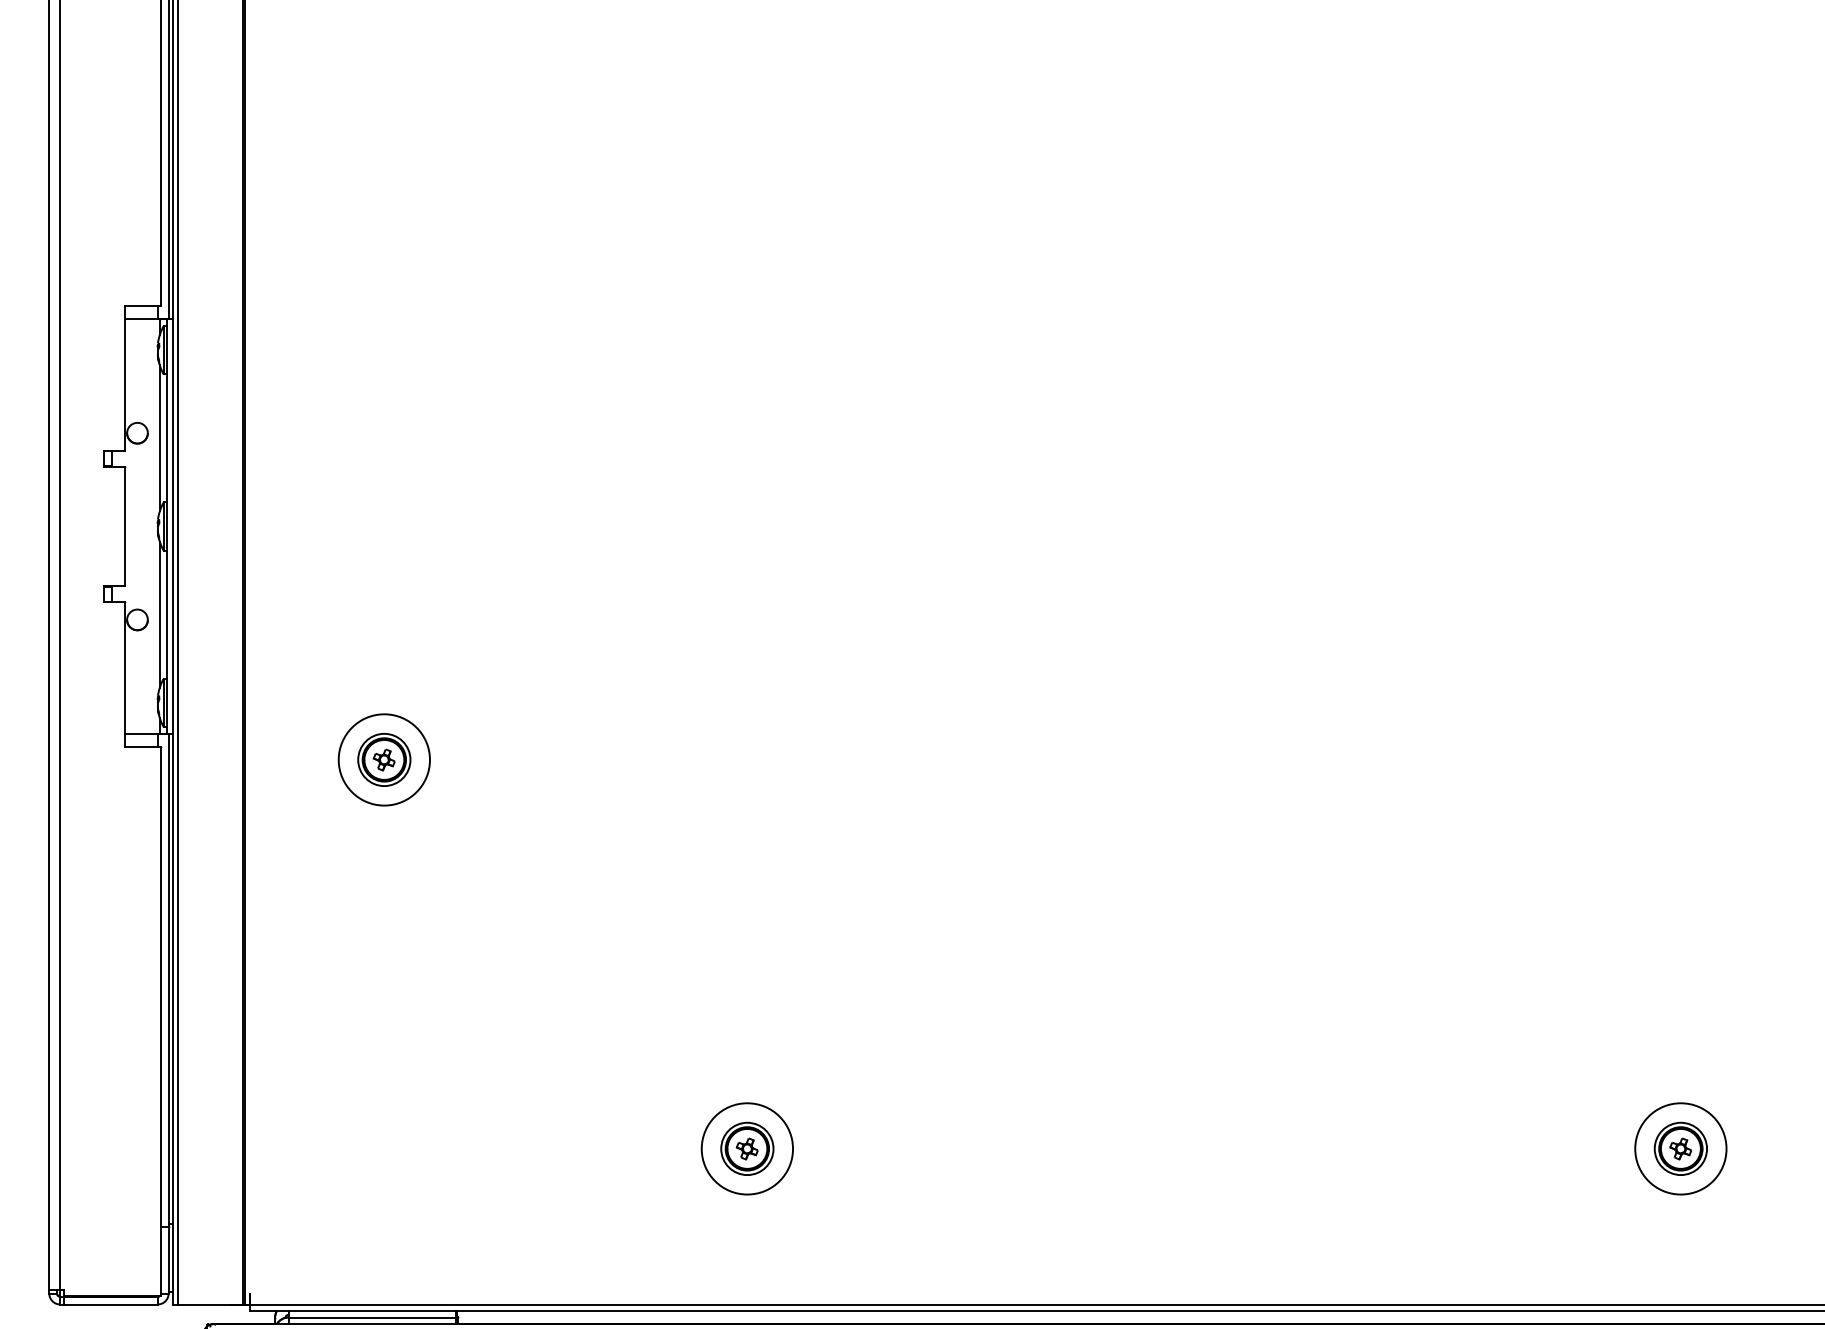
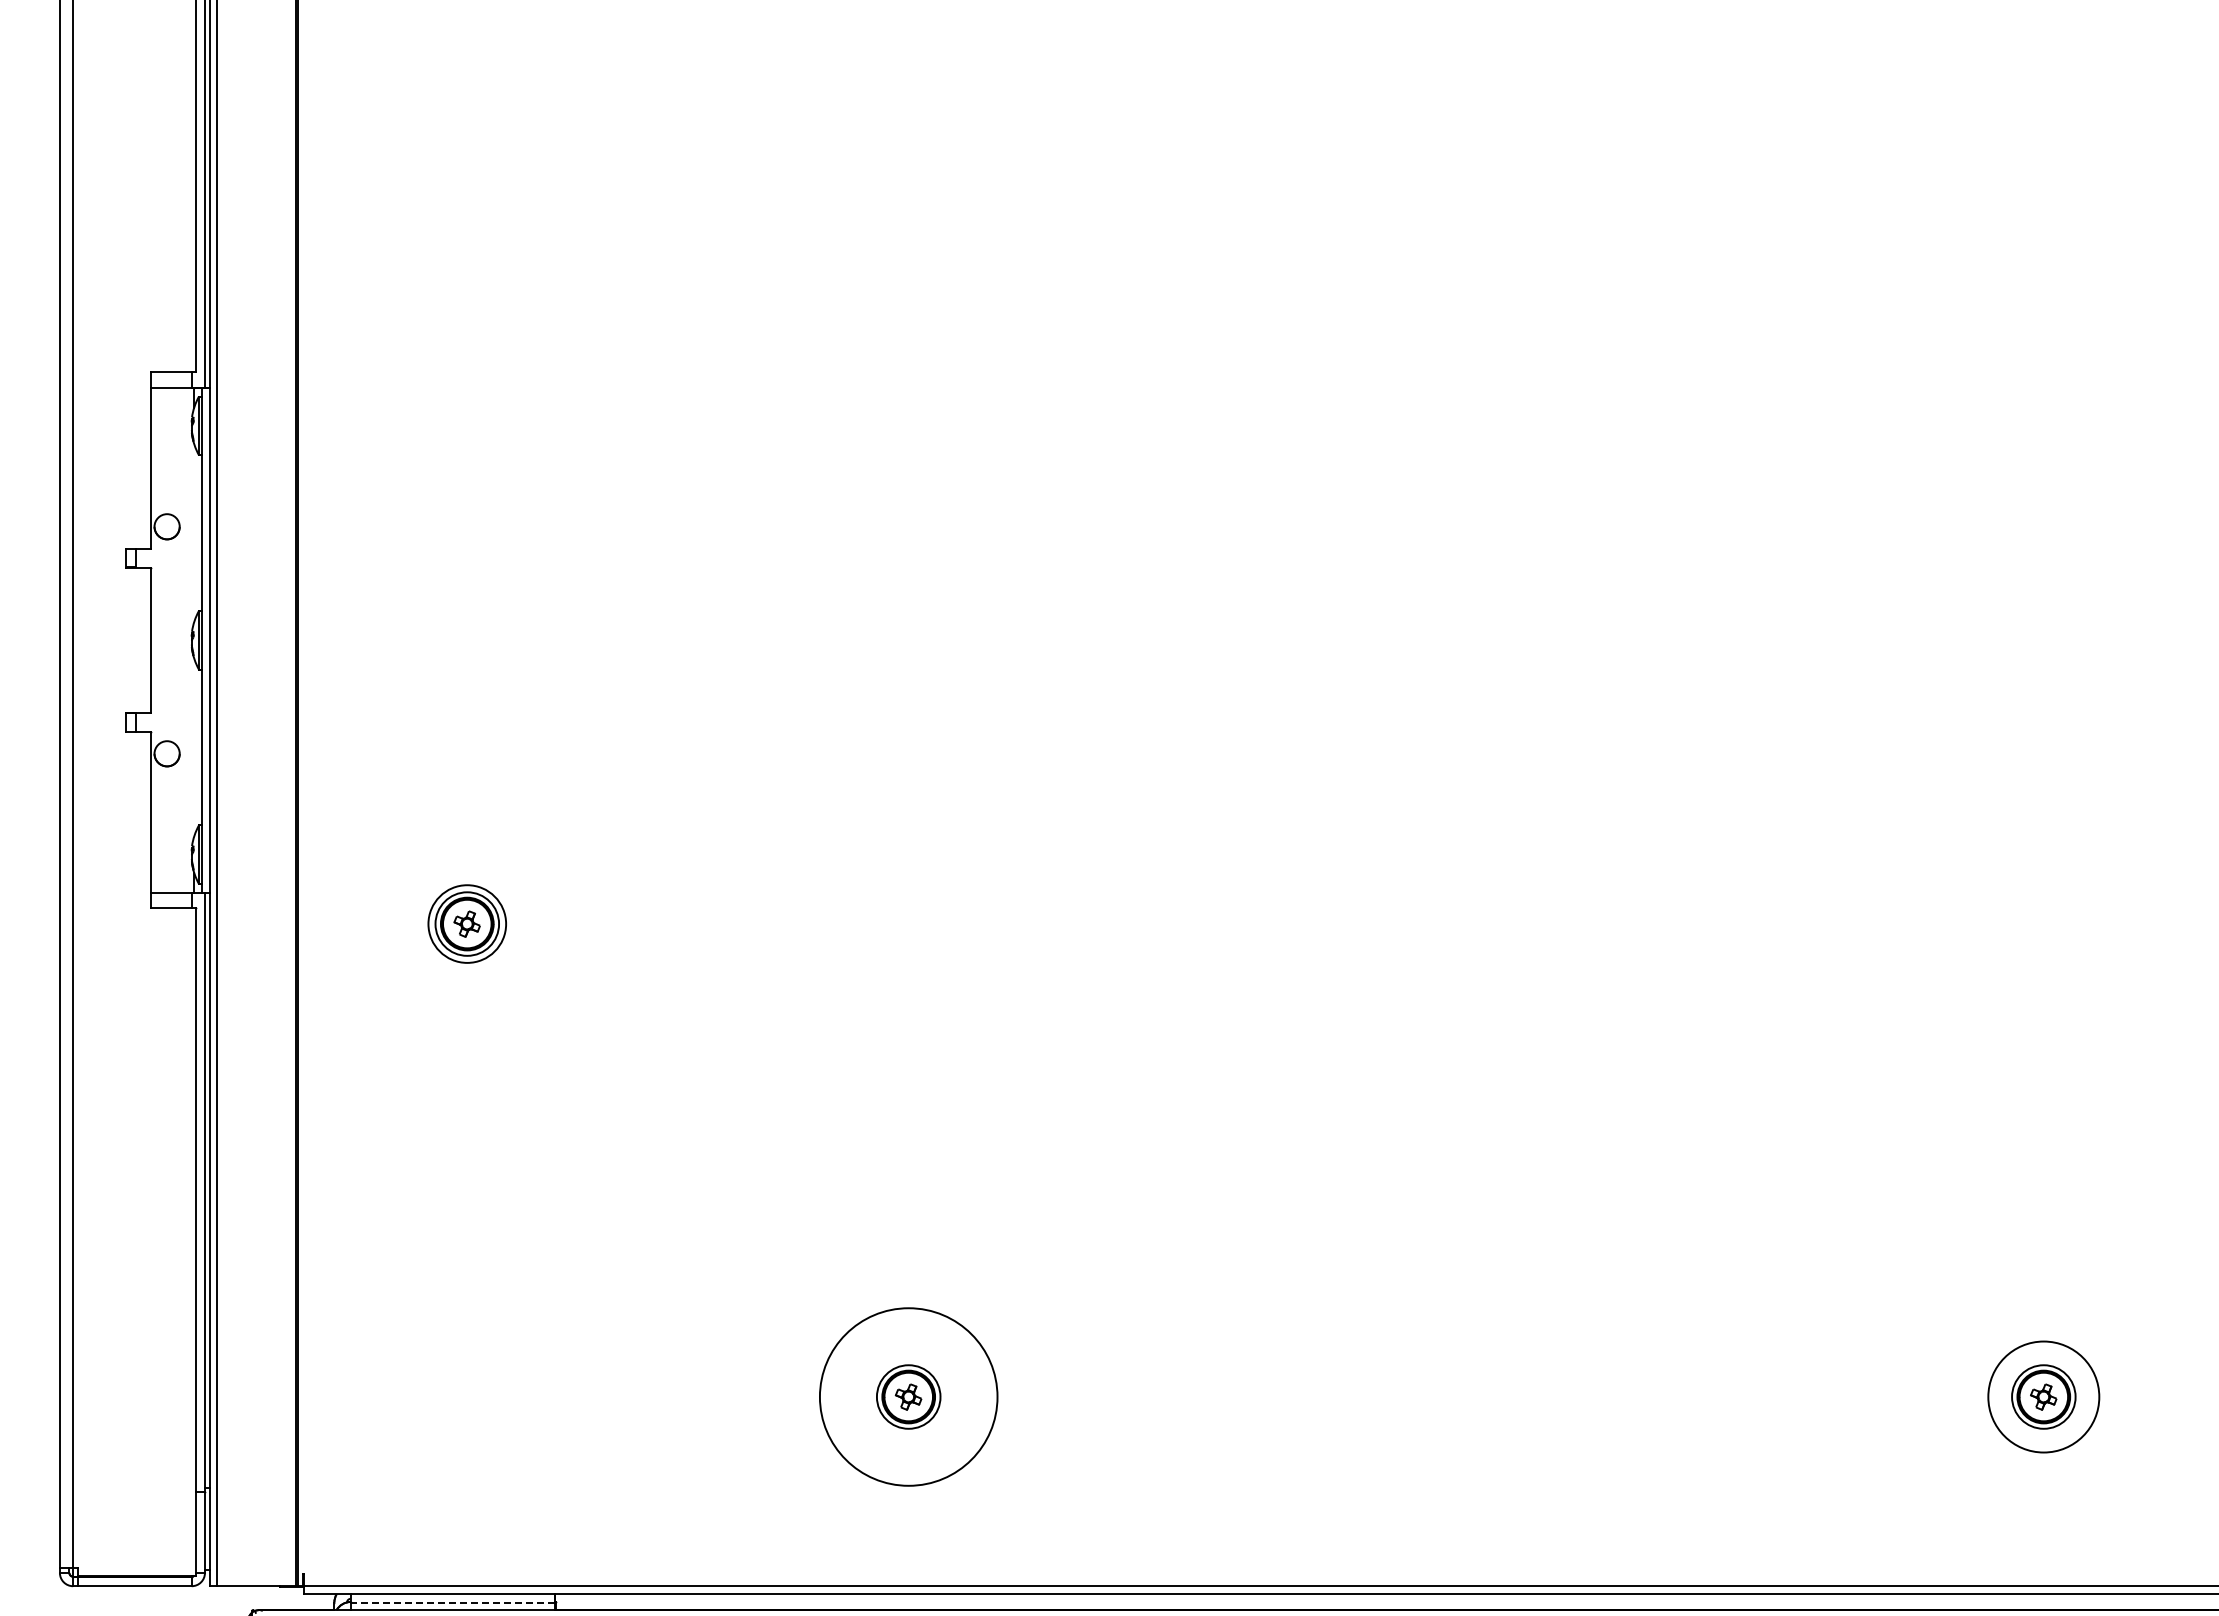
line: (160, 437) -> (194, 532), removed
line: (160, 614) -> (194, 747), removed
circle: (383, 759) -> (466, 923), size x0.7
circle: (747, 1148) -> (908, 1396), size x1.6
line: (373, 1317) -> (453, 1602), solid -> dashed

